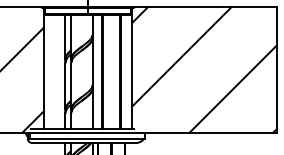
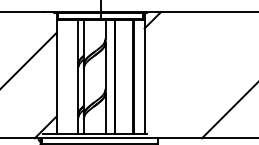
line: (181, 56) -> (194, 61), removed

